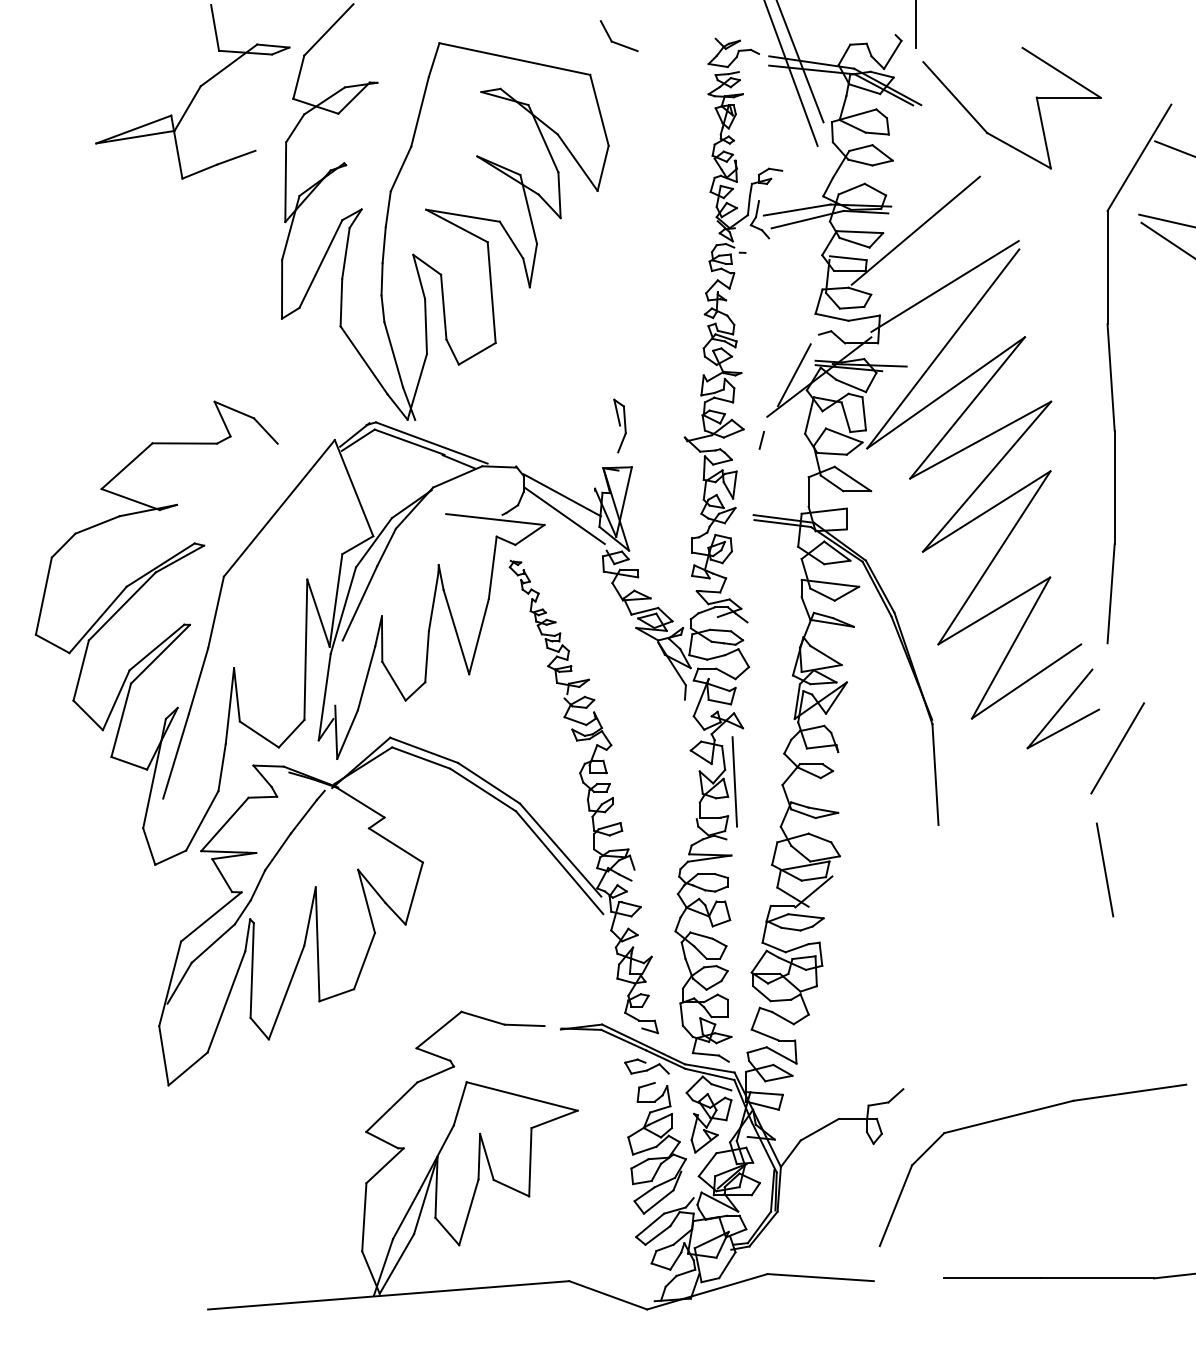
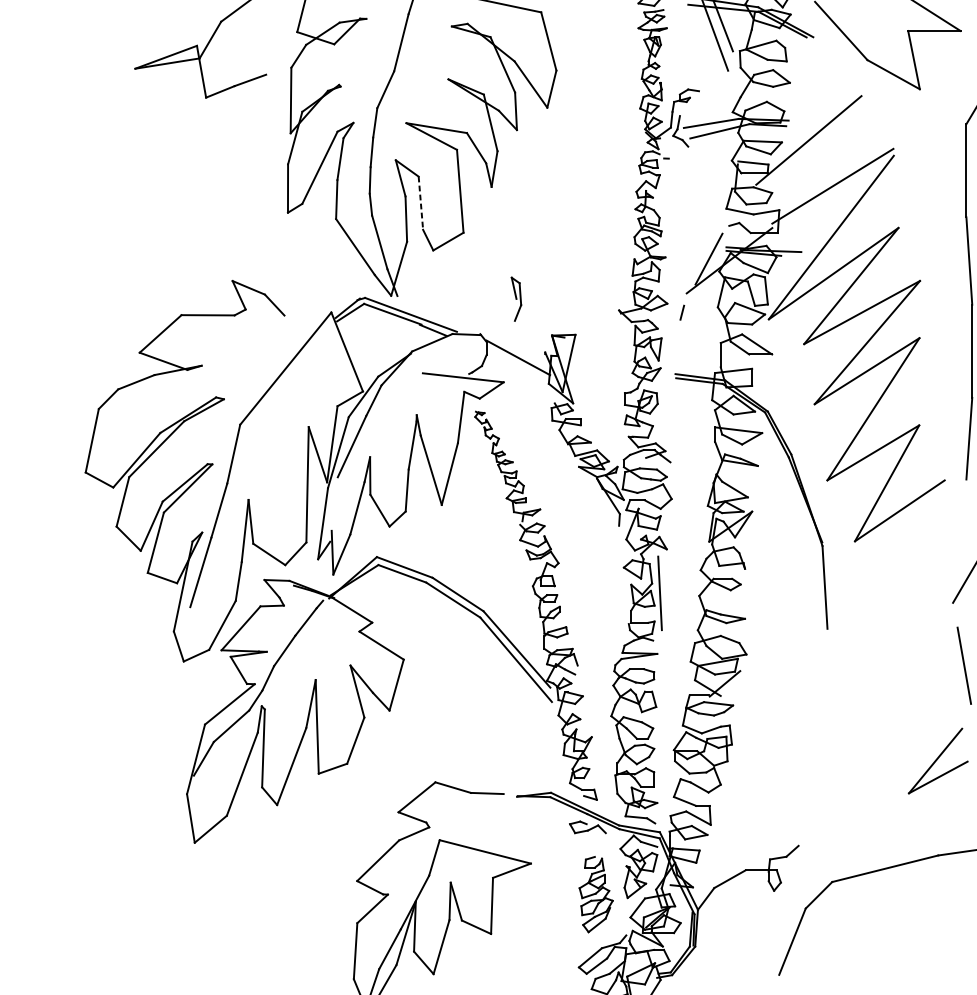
line: (443, 307) -> (420, 203), solid -> dashed
part: (619, 425) -> (516, 298), moved
line: (564, 515) -> (520, 374), removed
part: (1062, 708) -> (937, 760), moved
part: (656, 1148) -> (595, 894), size x0.7

